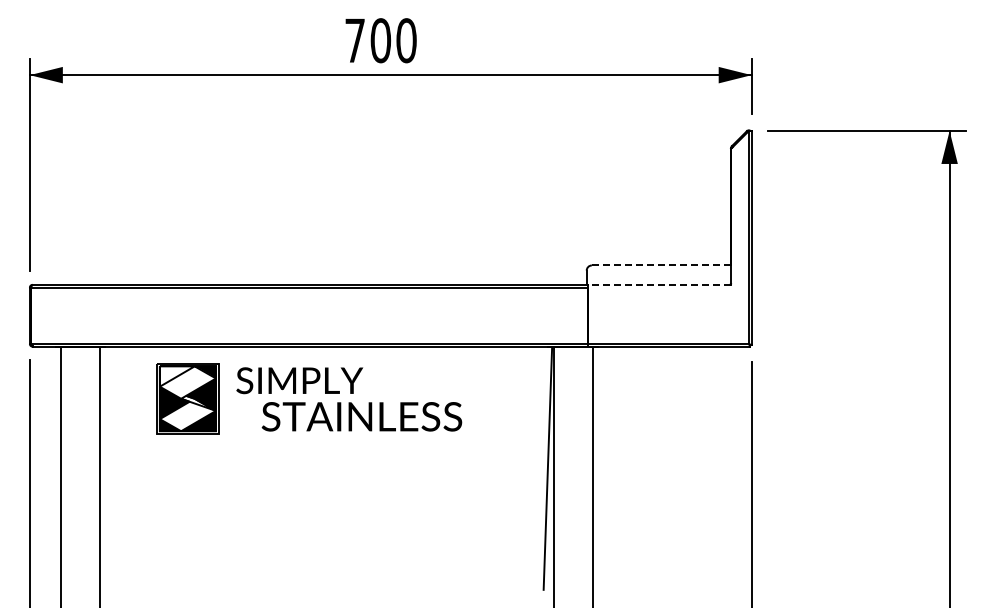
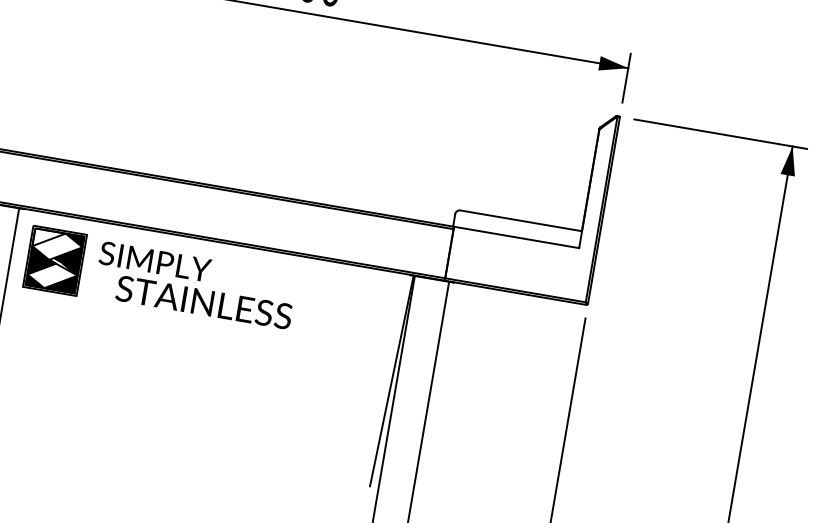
line: (661, 265) -> (521, 220), dashed -> solid
line: (659, 284) -> (516, 237), dashed -> solid
part: (309, 398) -> (161, 278), moved

